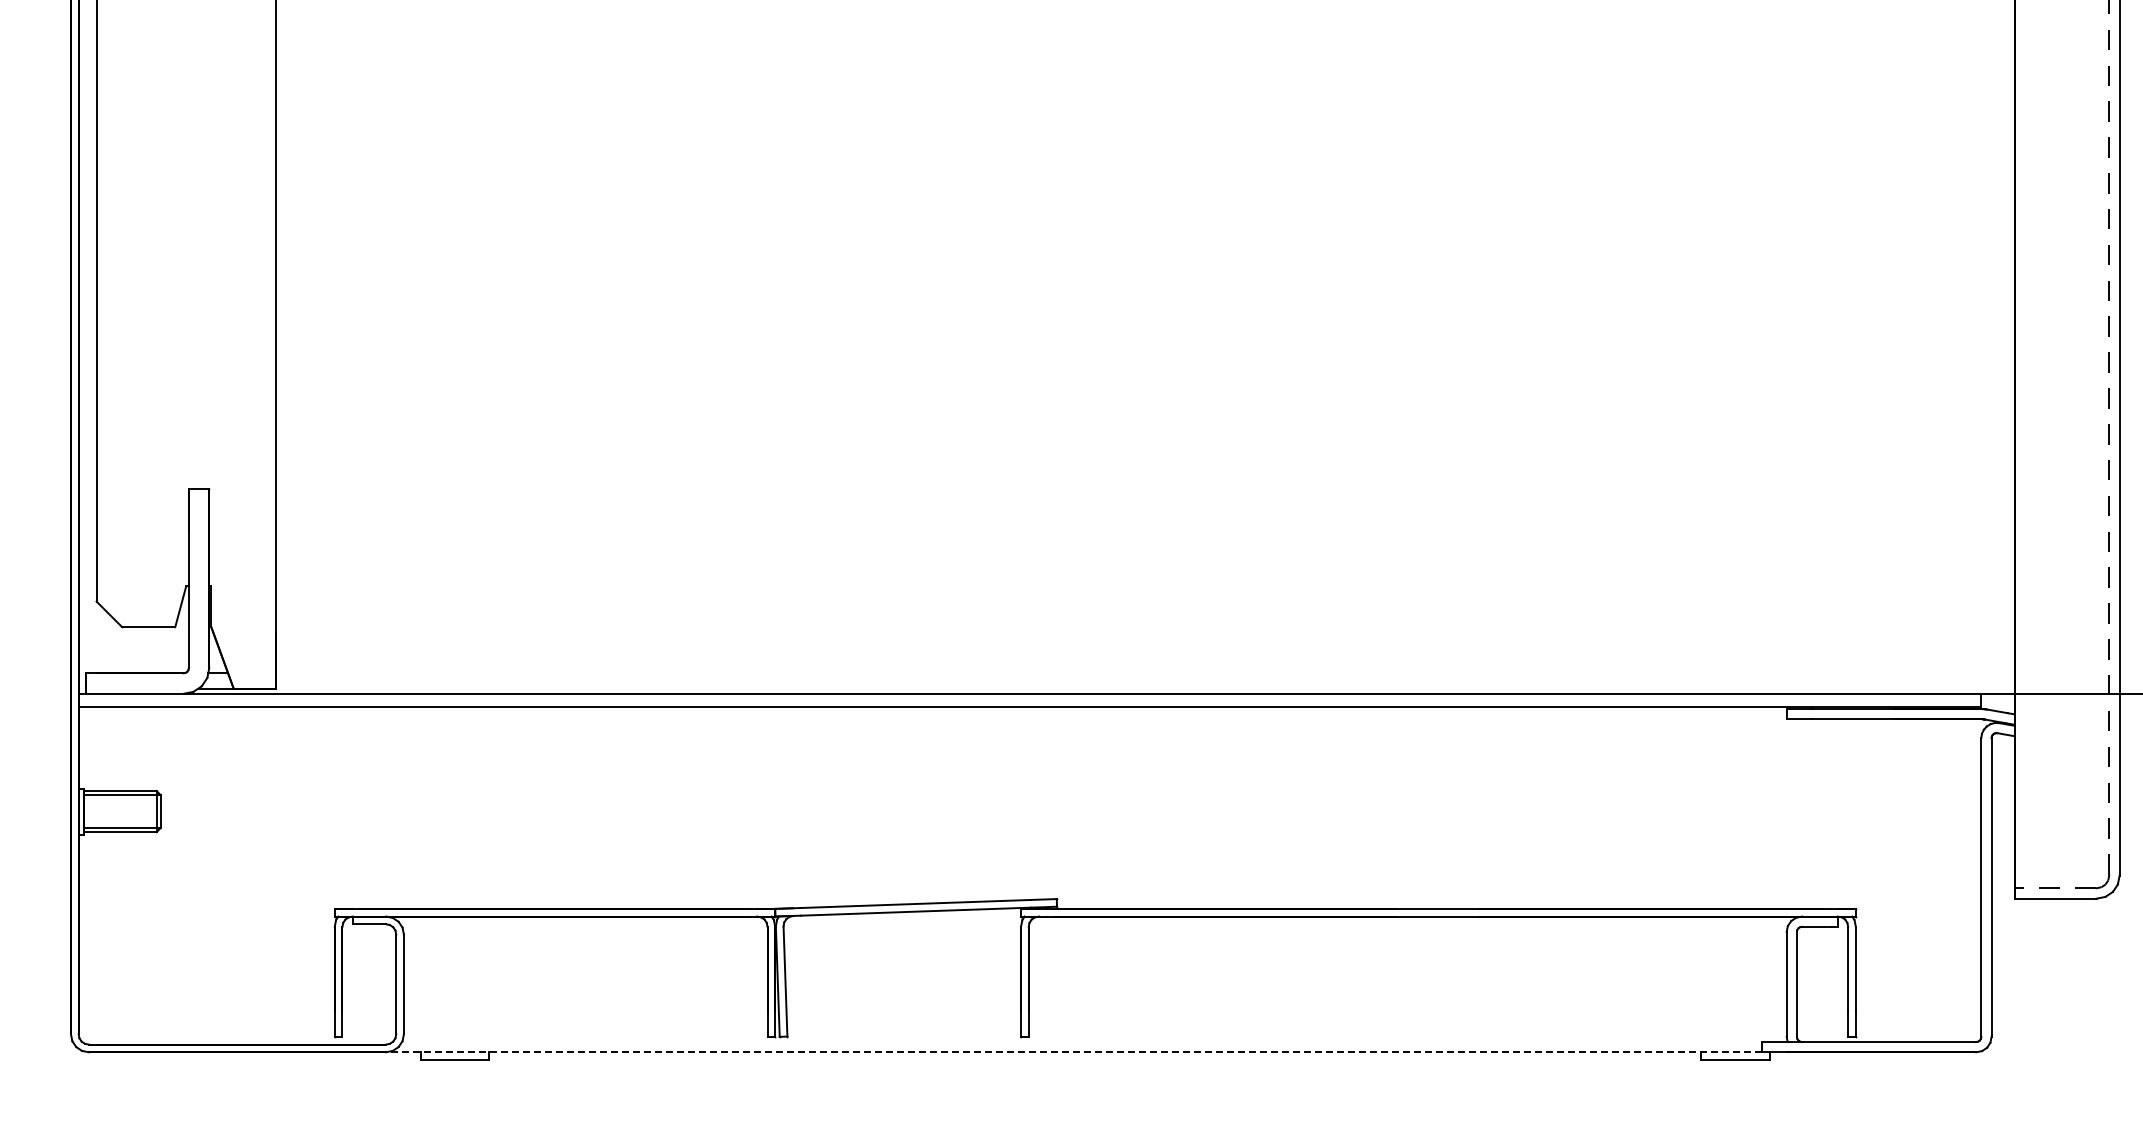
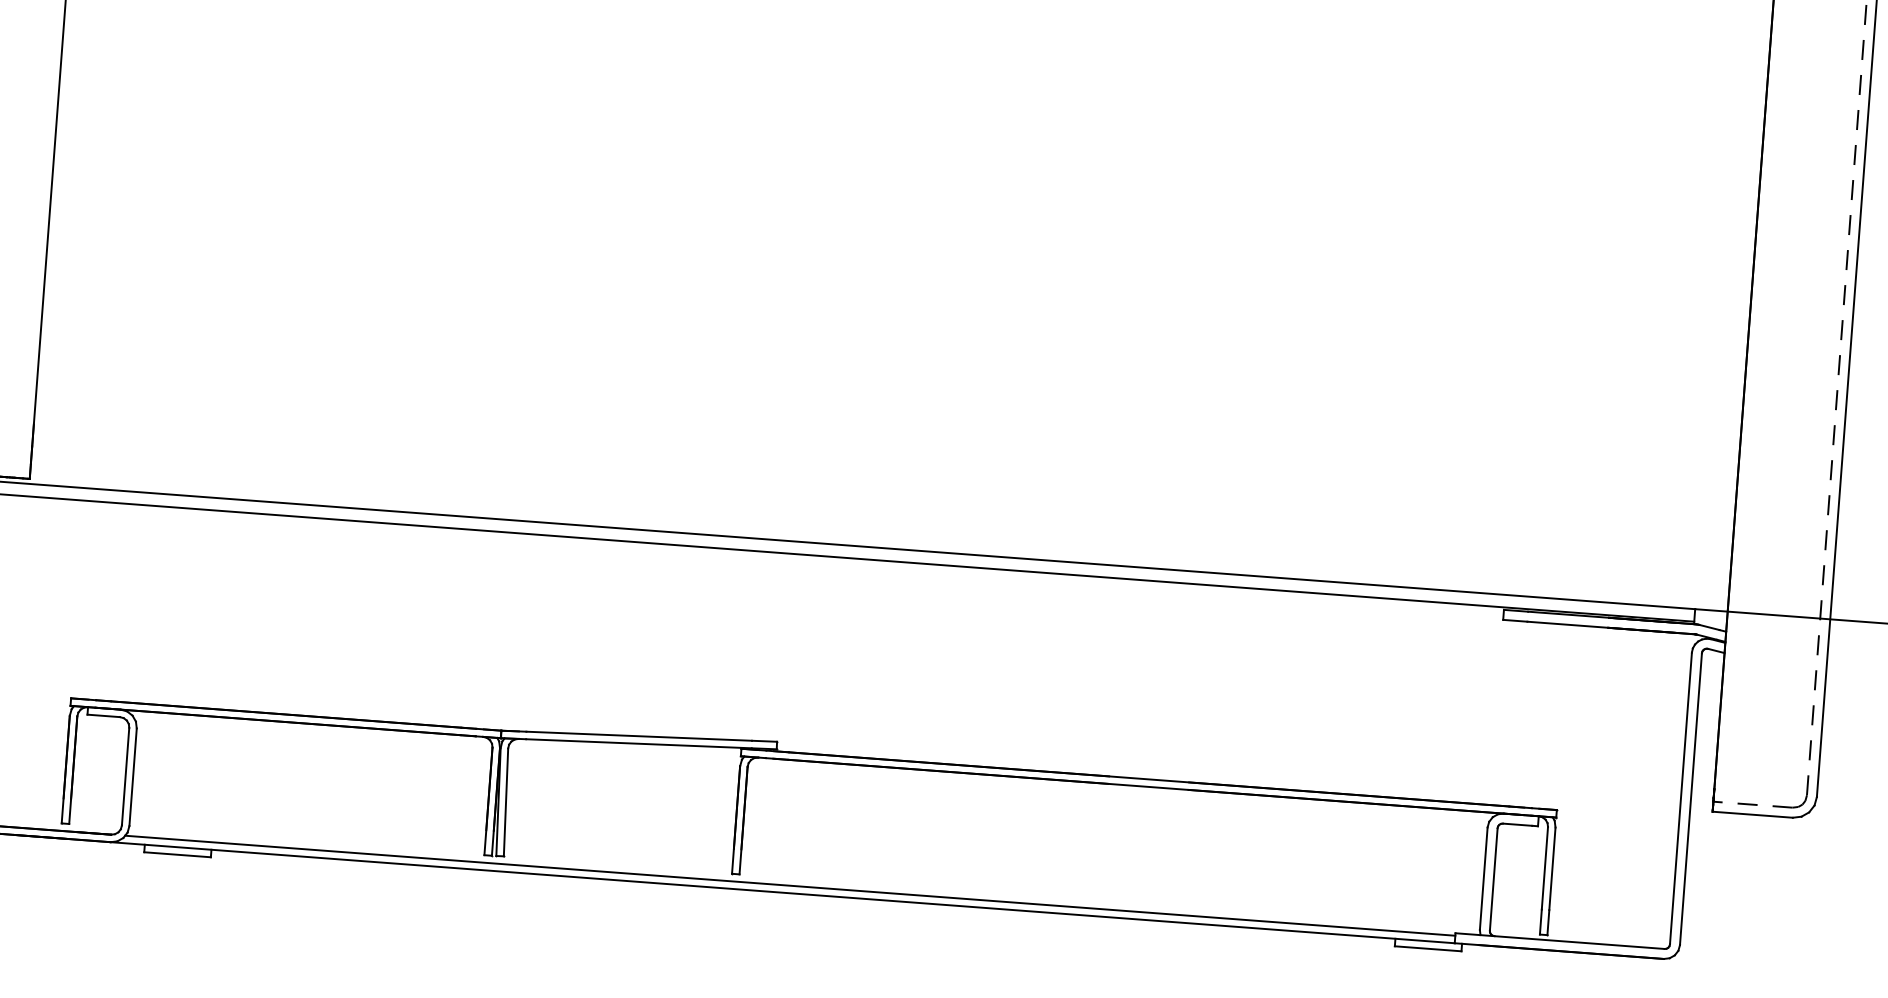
line: (1081, 1044) -> (790, 885), added
line: (1073, 1052) -> (782, 892), dashed -> solid

